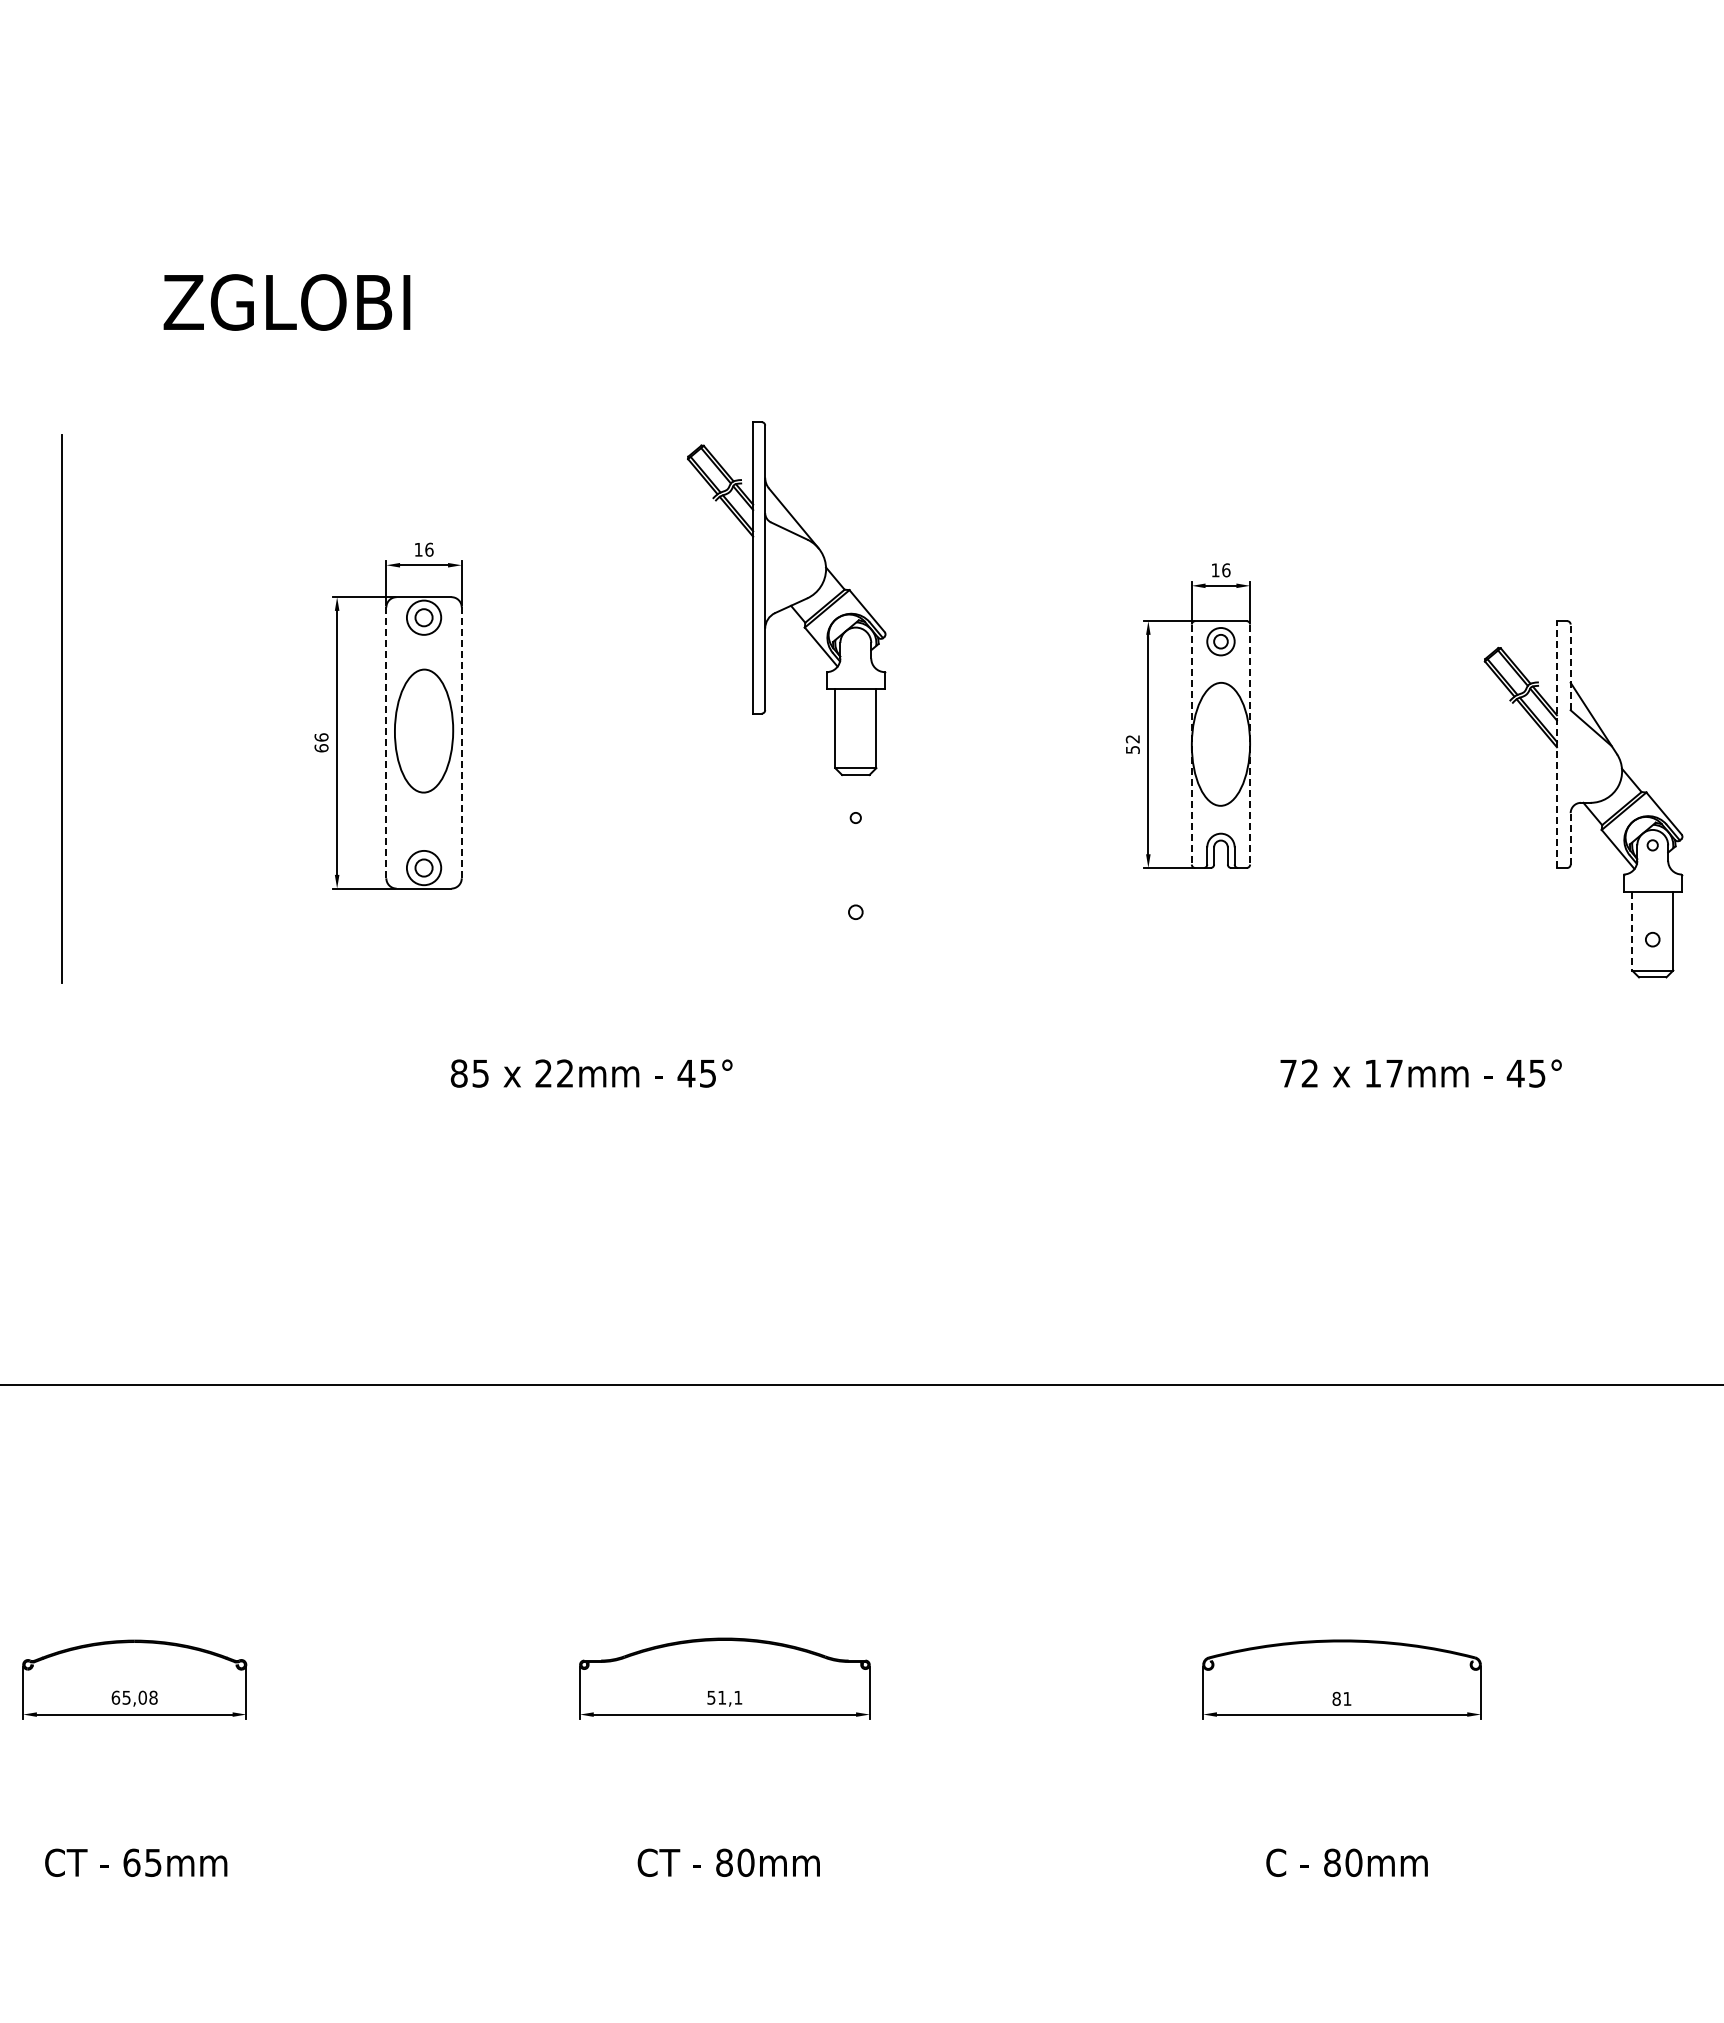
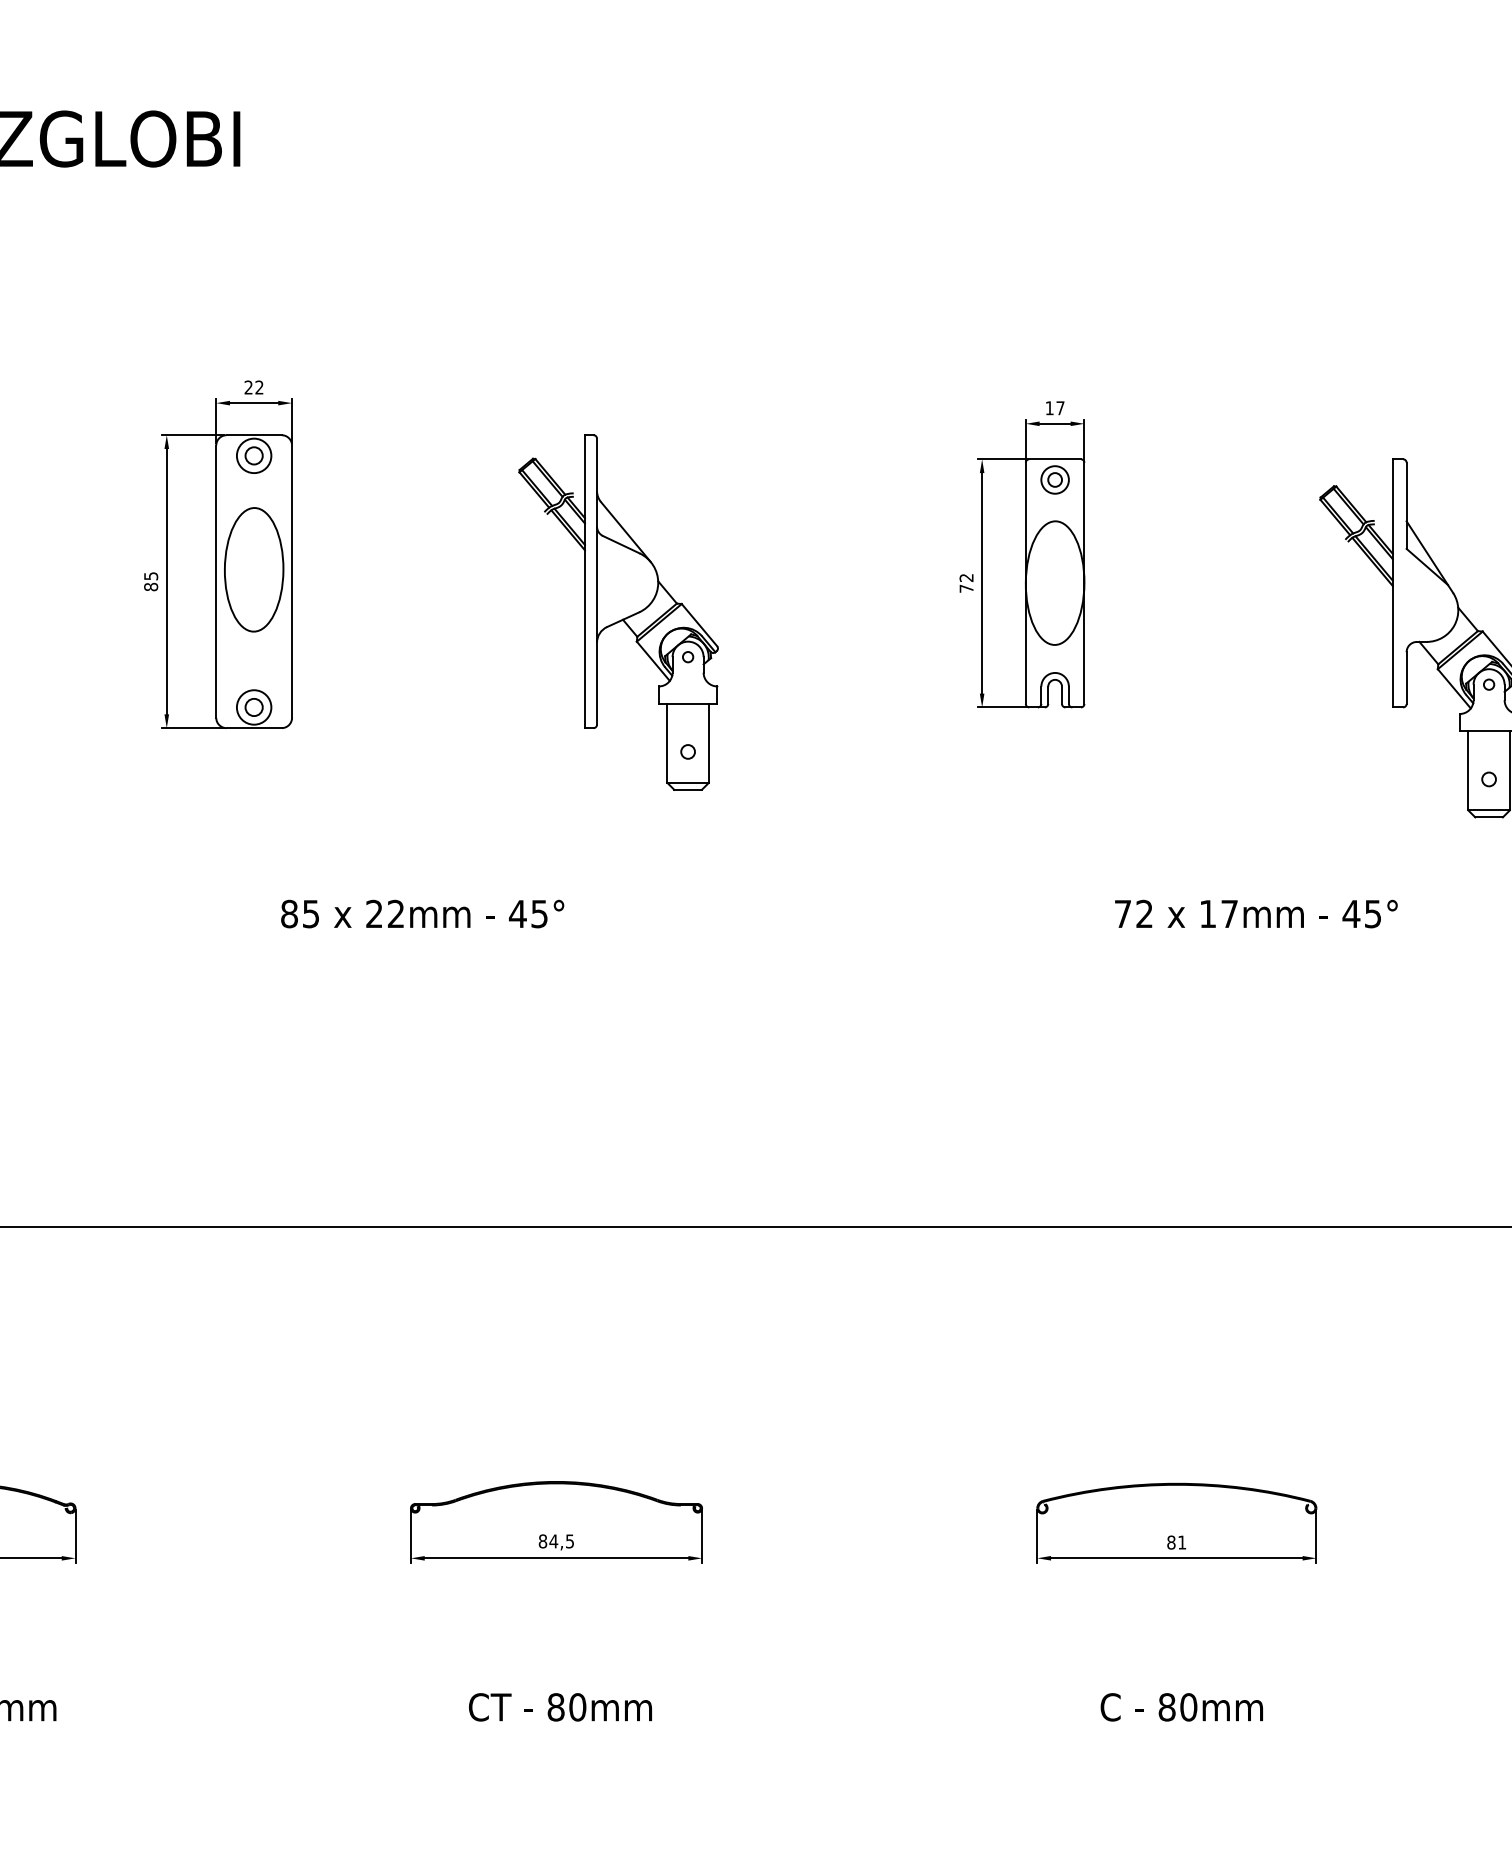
text: (423, 549) -> (253, 387), 16 -> 22
text: (1226, 570) -> (1060, 408), 16 -> 17
part: (786, 598) -> (618, 612), moved
line: (1570, 667) -> (1406, 505), dashed -> solid
text: (321, 742) -> (151, 581), 66 -> 85
line: (386, 743) -> (216, 582), dashed -> solid
line: (461, 743) -> (291, 582), dashed -> solid
line: (1556, 744) -> (1392, 583), dashed -> solid
line: (1191, 745) -> (1025, 584), dashed -> solid
line: (1250, 745) -> (1084, 584), dashed -> solid
text: (1132, 749) -> (966, 588), 52 -> 72
line: (1570, 838) -> (1406, 677), dashed -> solid
line: (1632, 931) -> (1468, 771), dashed -> solid
text: (724, 1697) -> (556, 1541), 51,1 -> 84,5

